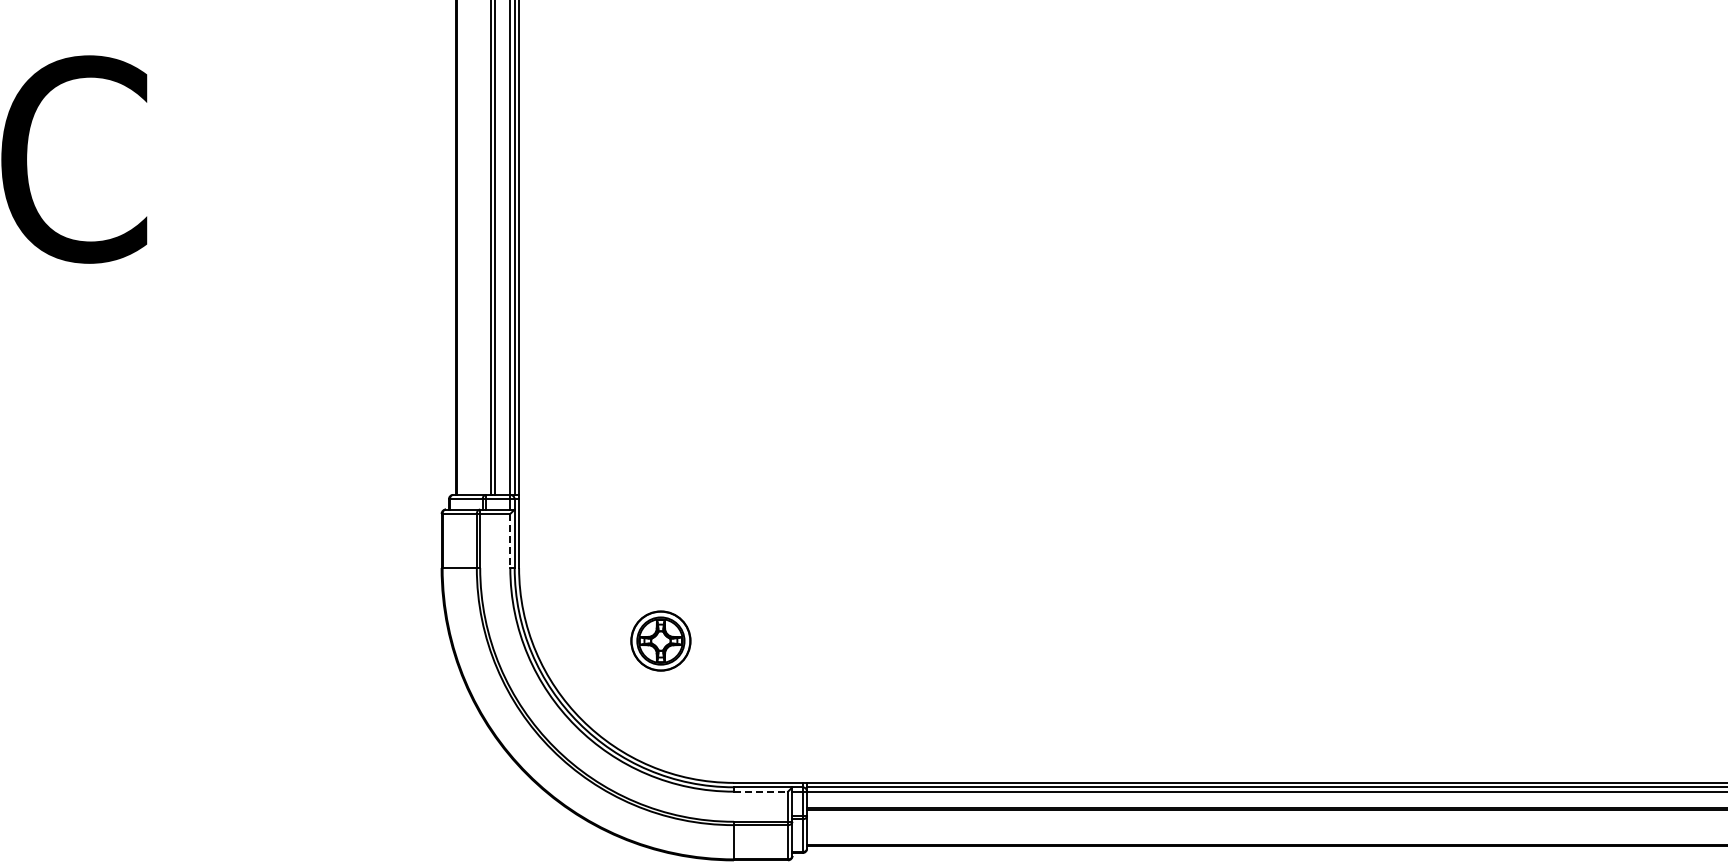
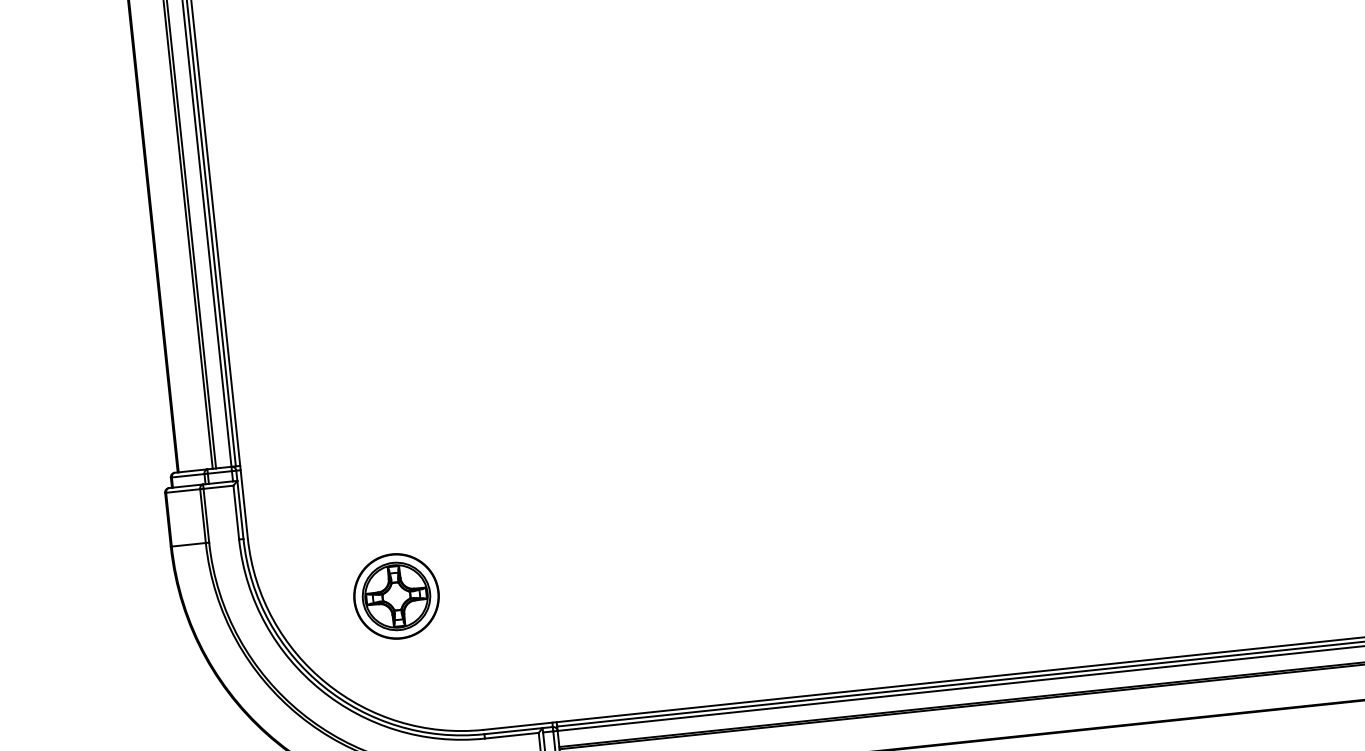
line: (510, 541) -> (236, 513), dashed -> solid
part: (660, 640) -> (396, 595), size x1.43
line: (761, 791) -> (512, 735), dashed -> solid

